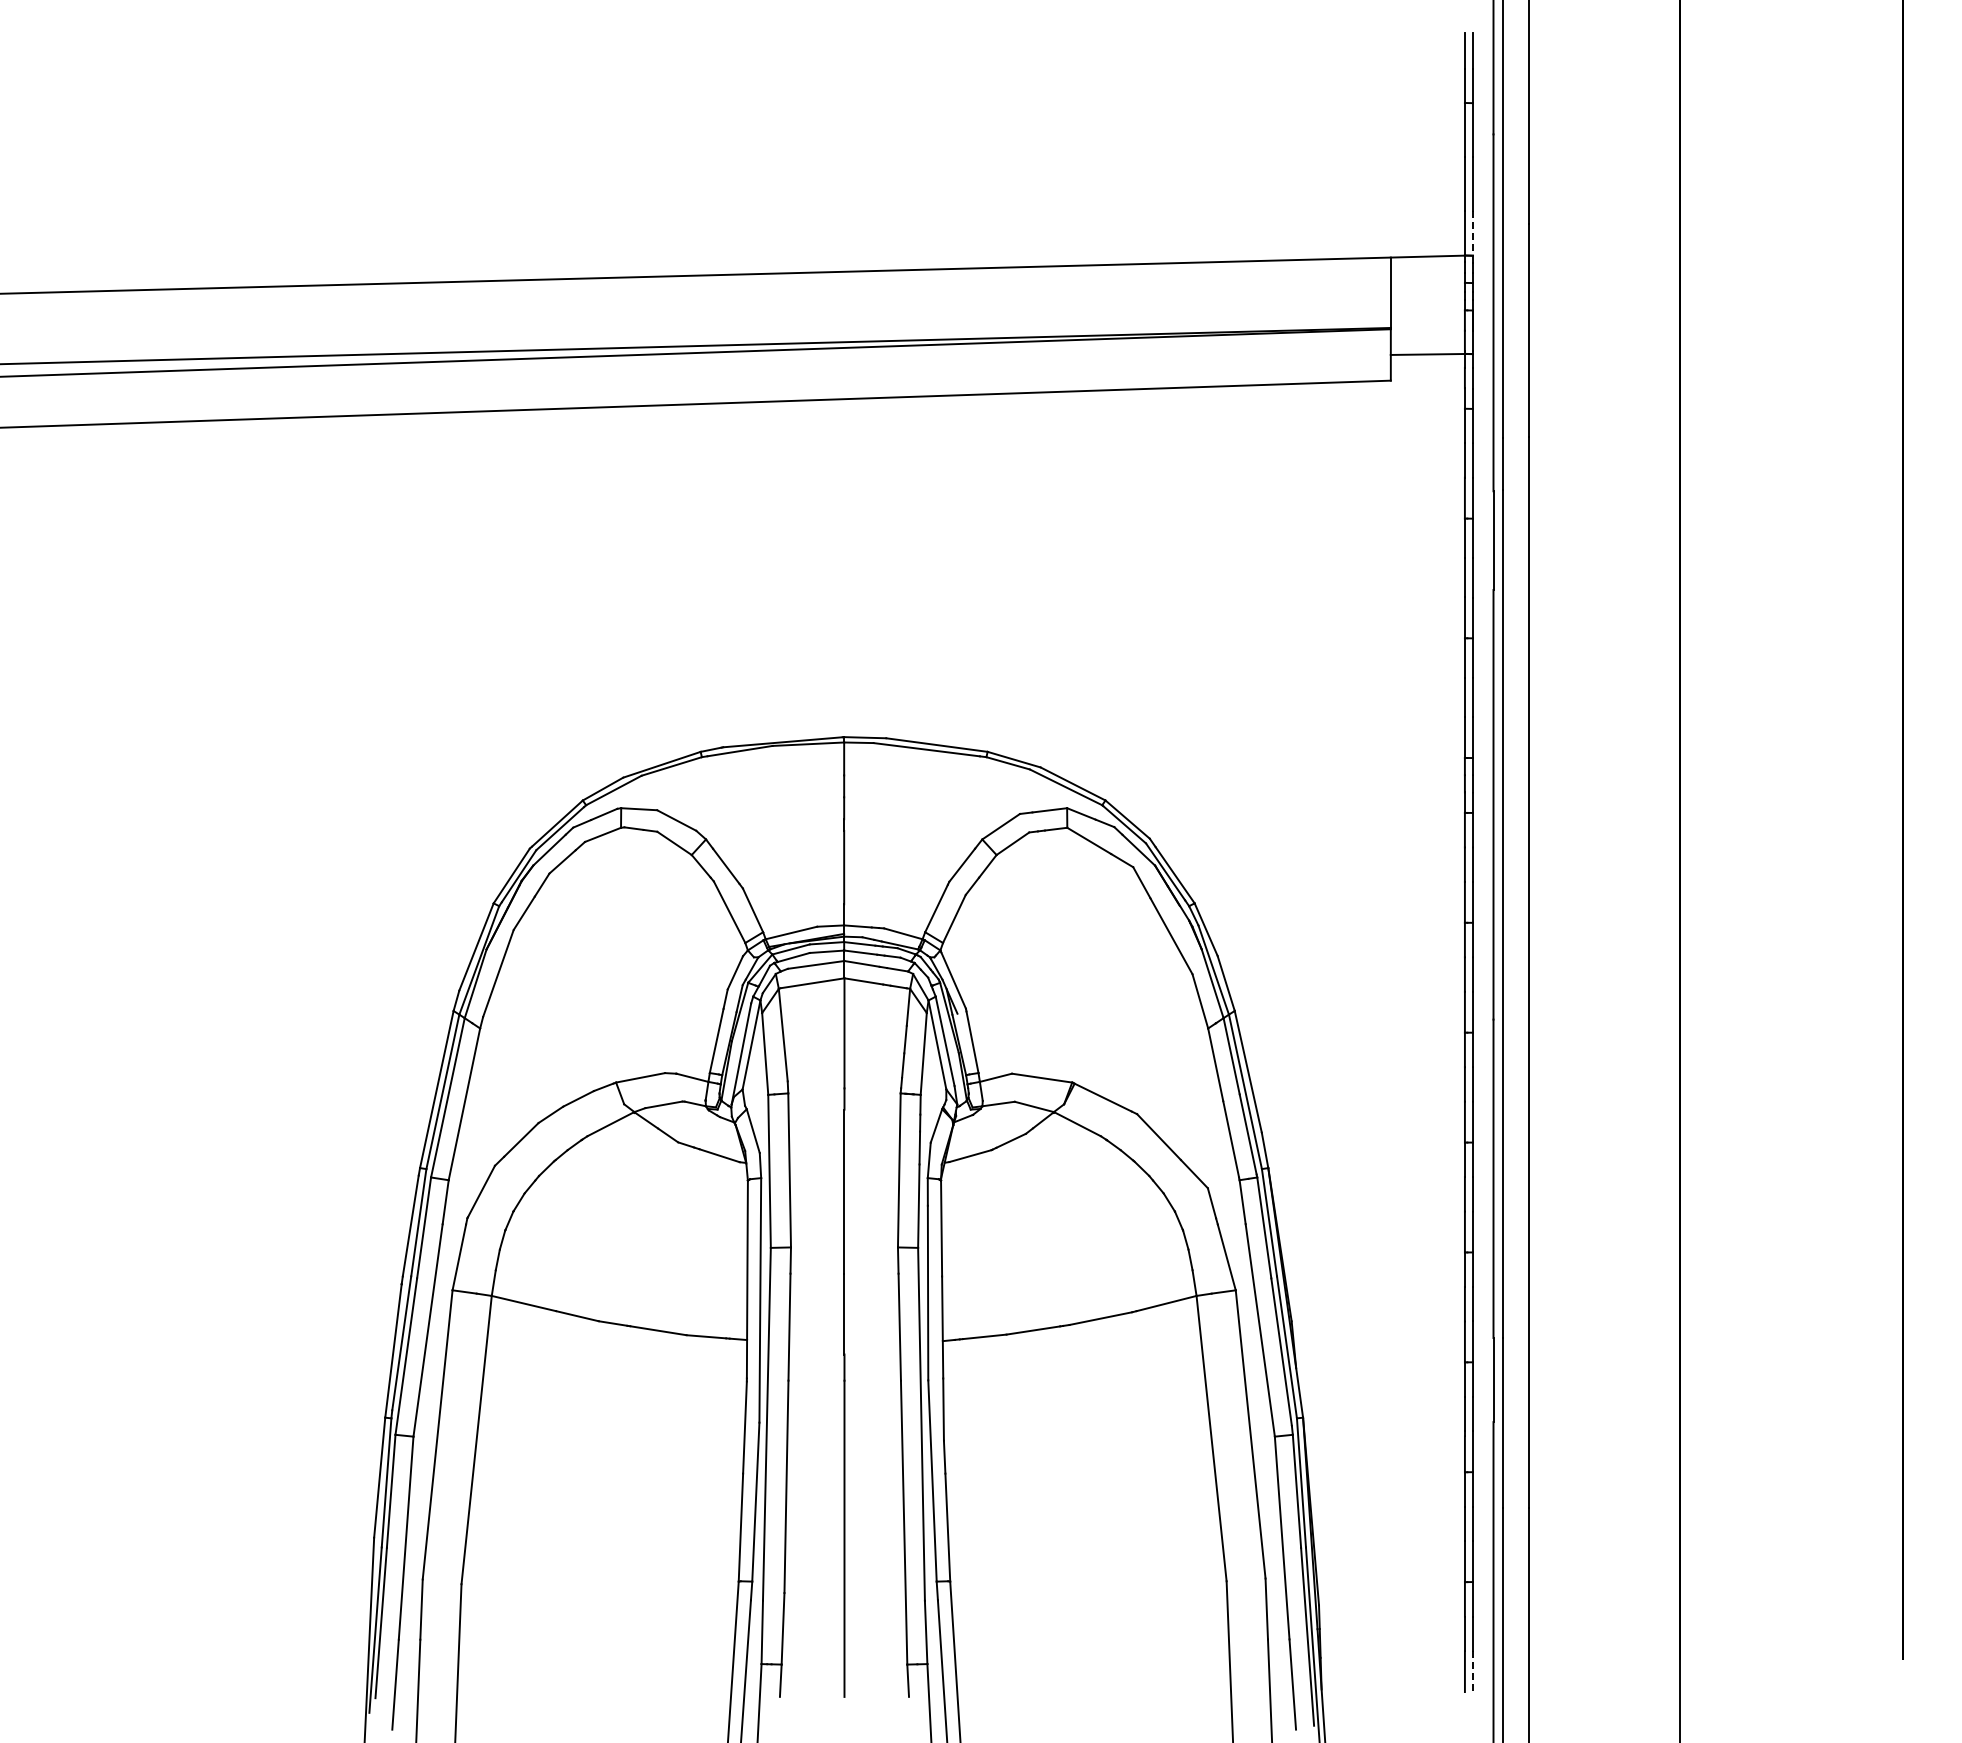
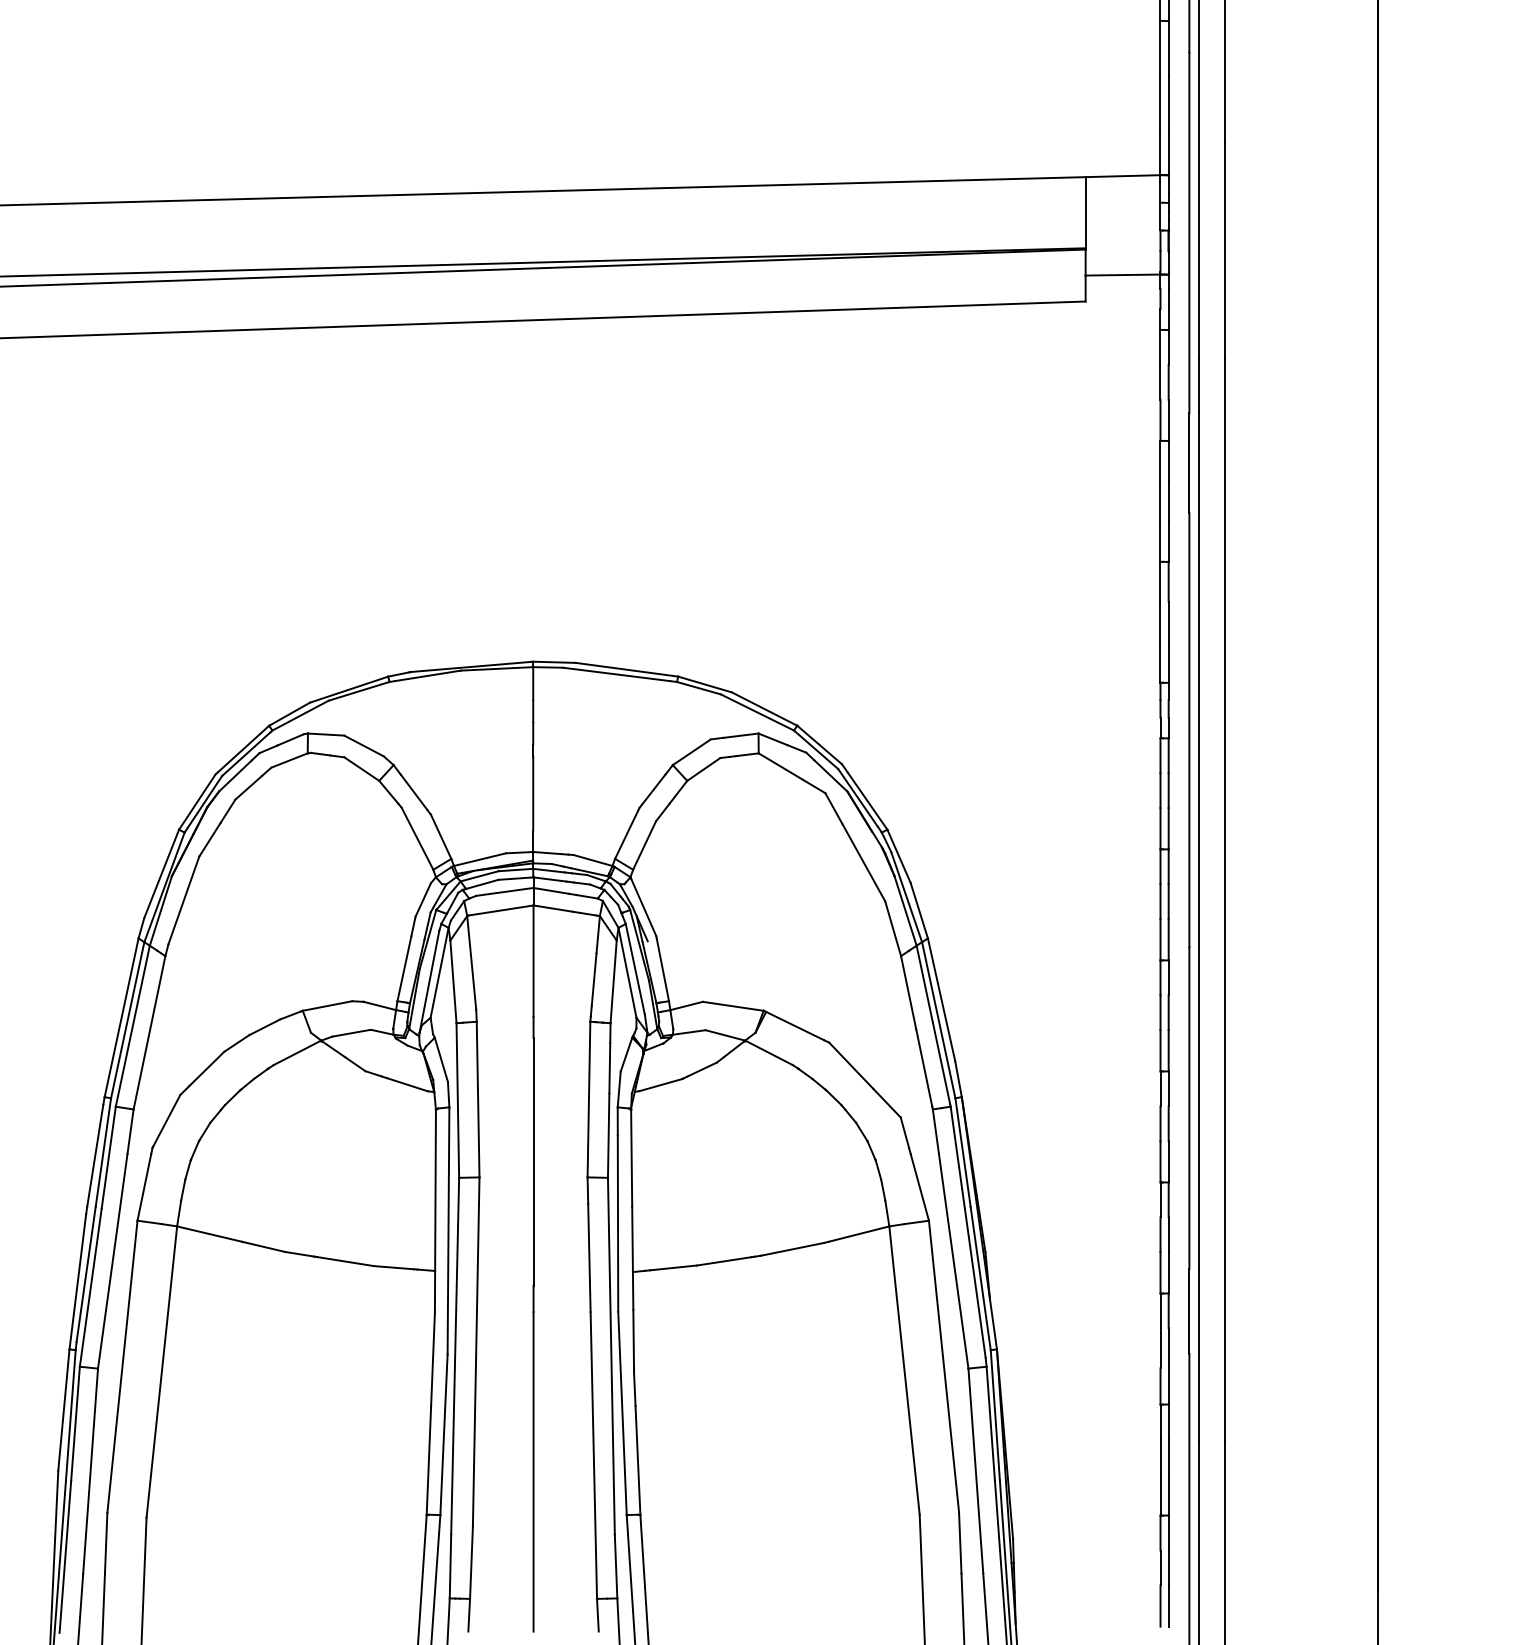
line: (1472, 234) -> (1168, 153), dashed -> solid
line: (1473, 1671) -> (1169, 1605), dashed -> solid

